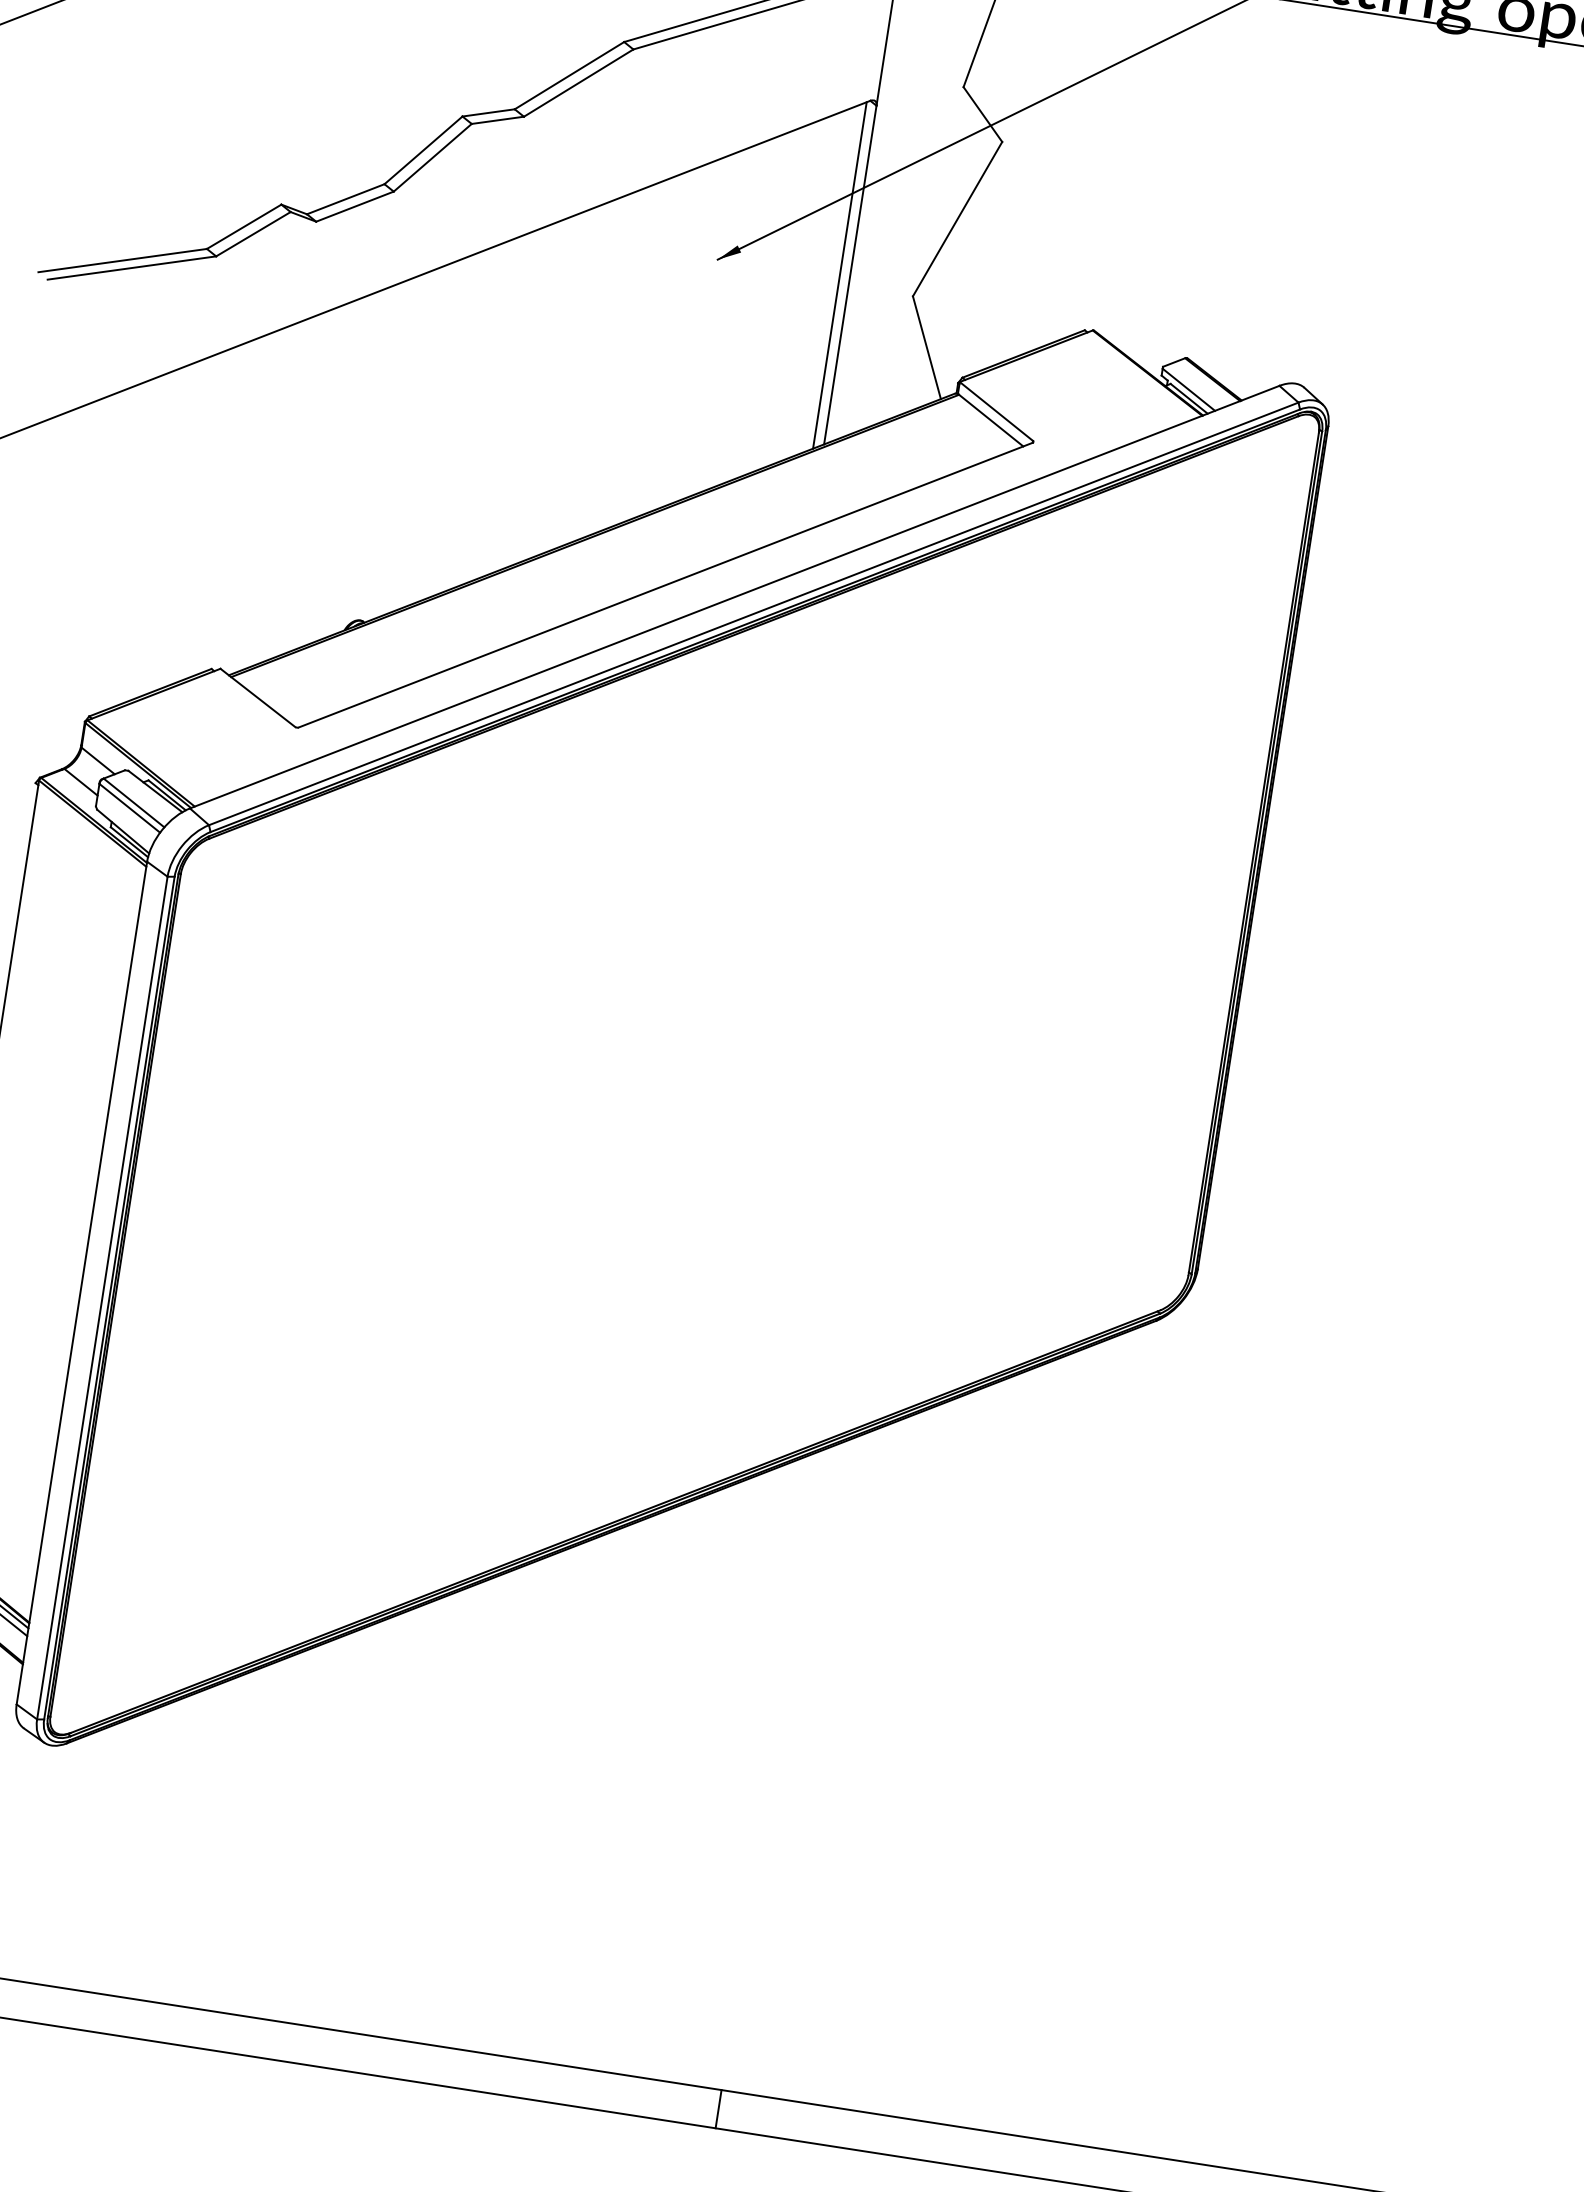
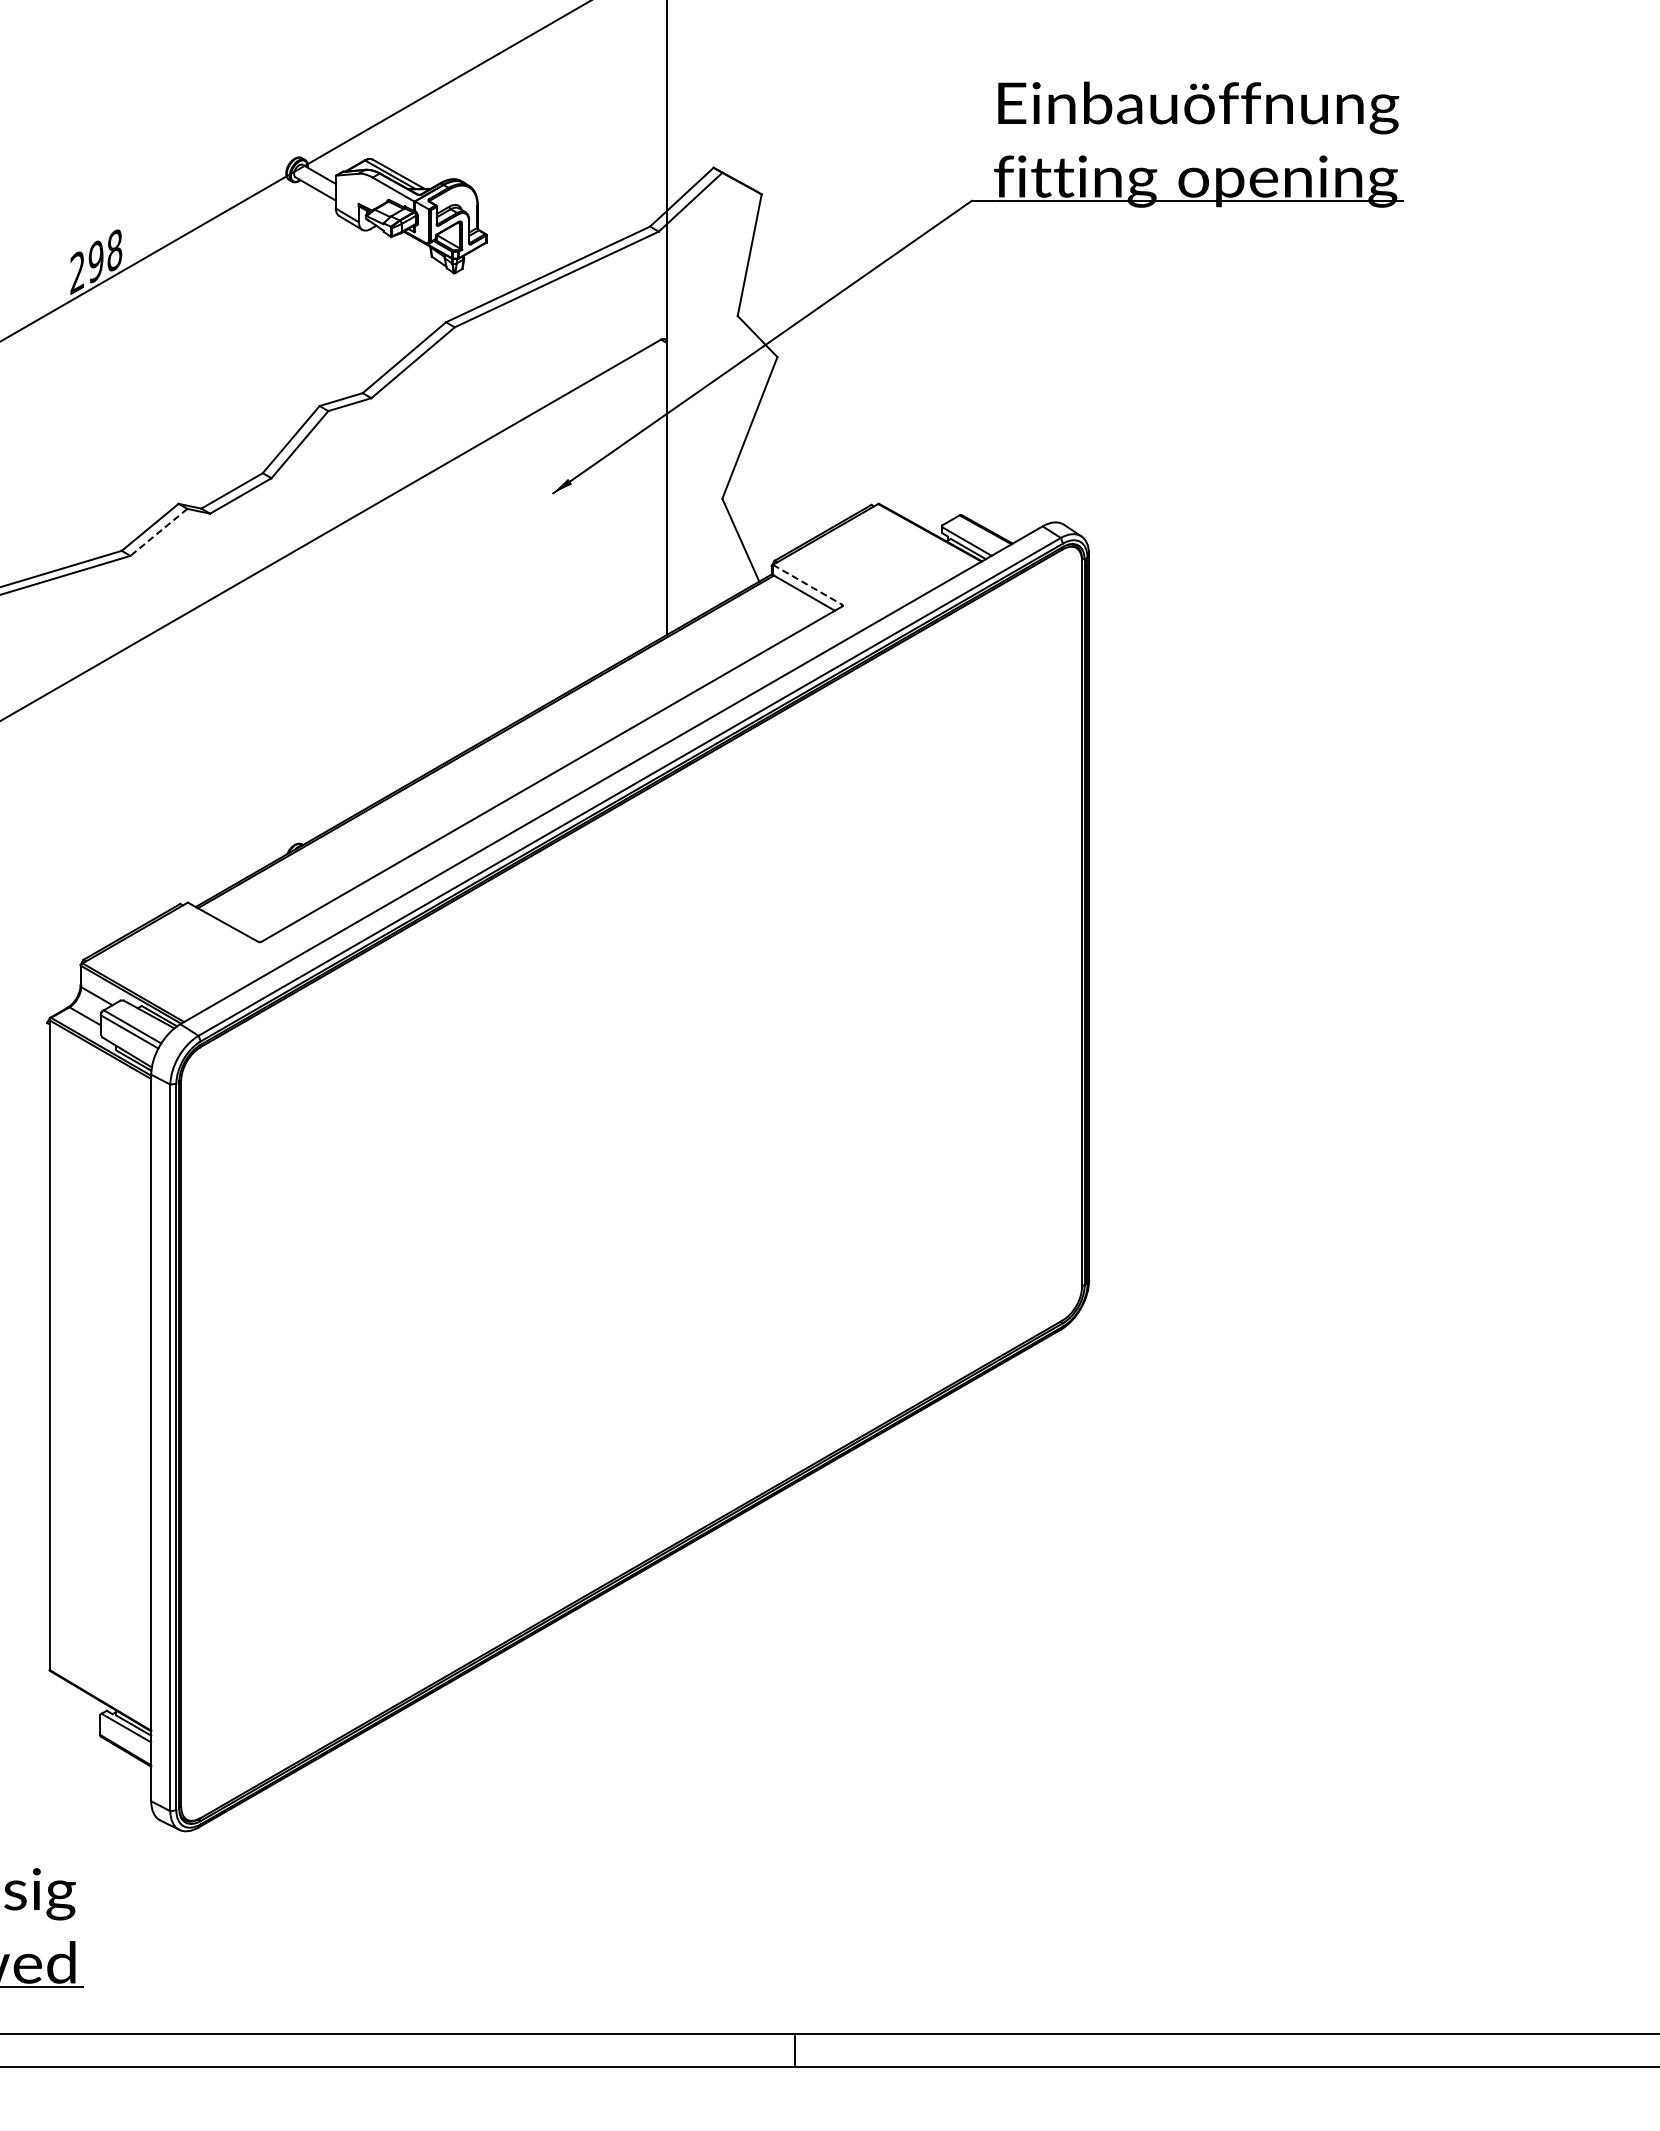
line: (252, 234) -> (158, 532), solid -> dashed
line: (840, 275) -> (658, 490), removed
line: (997, 412) -> (808, 585), solid -> dashed

